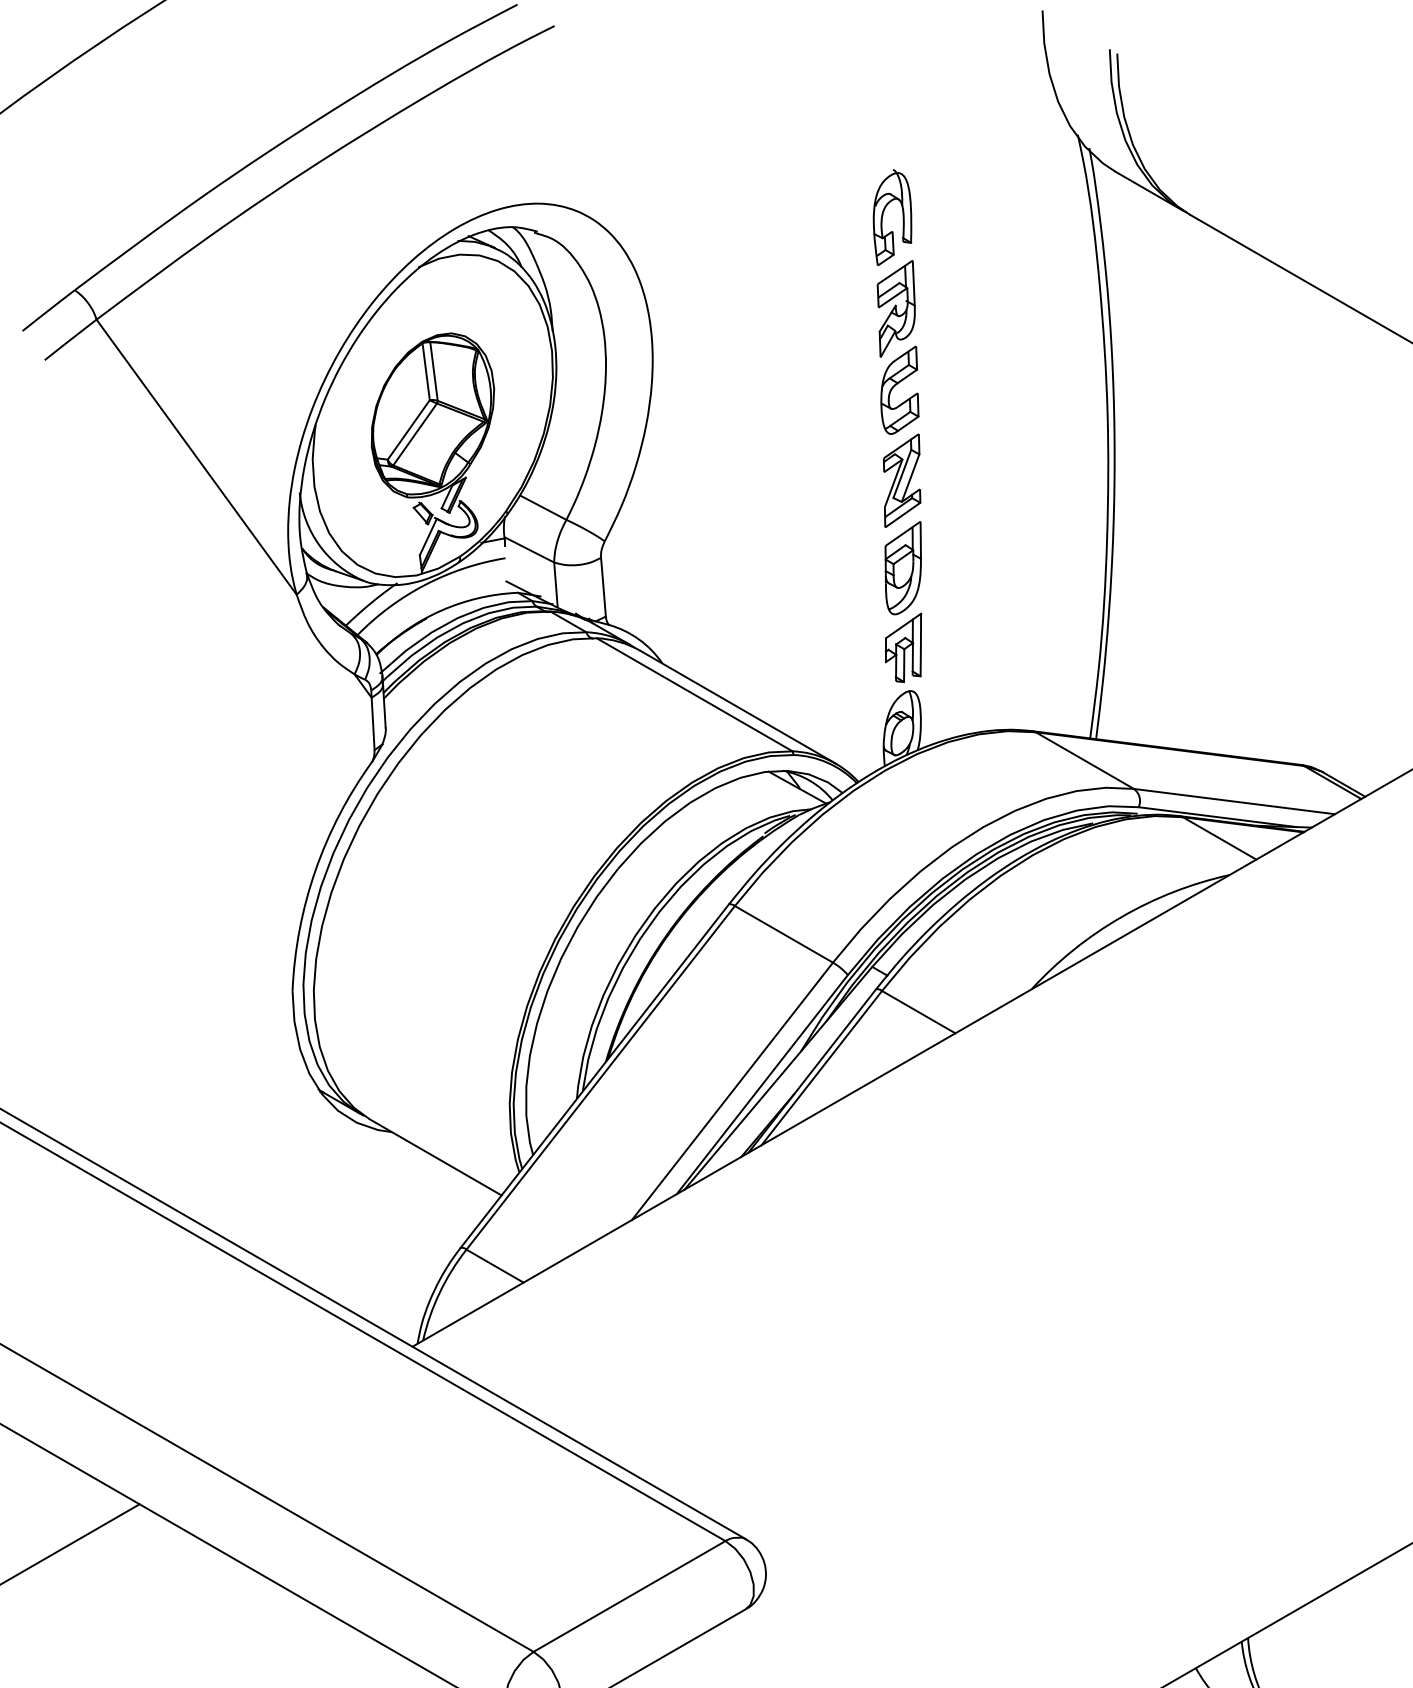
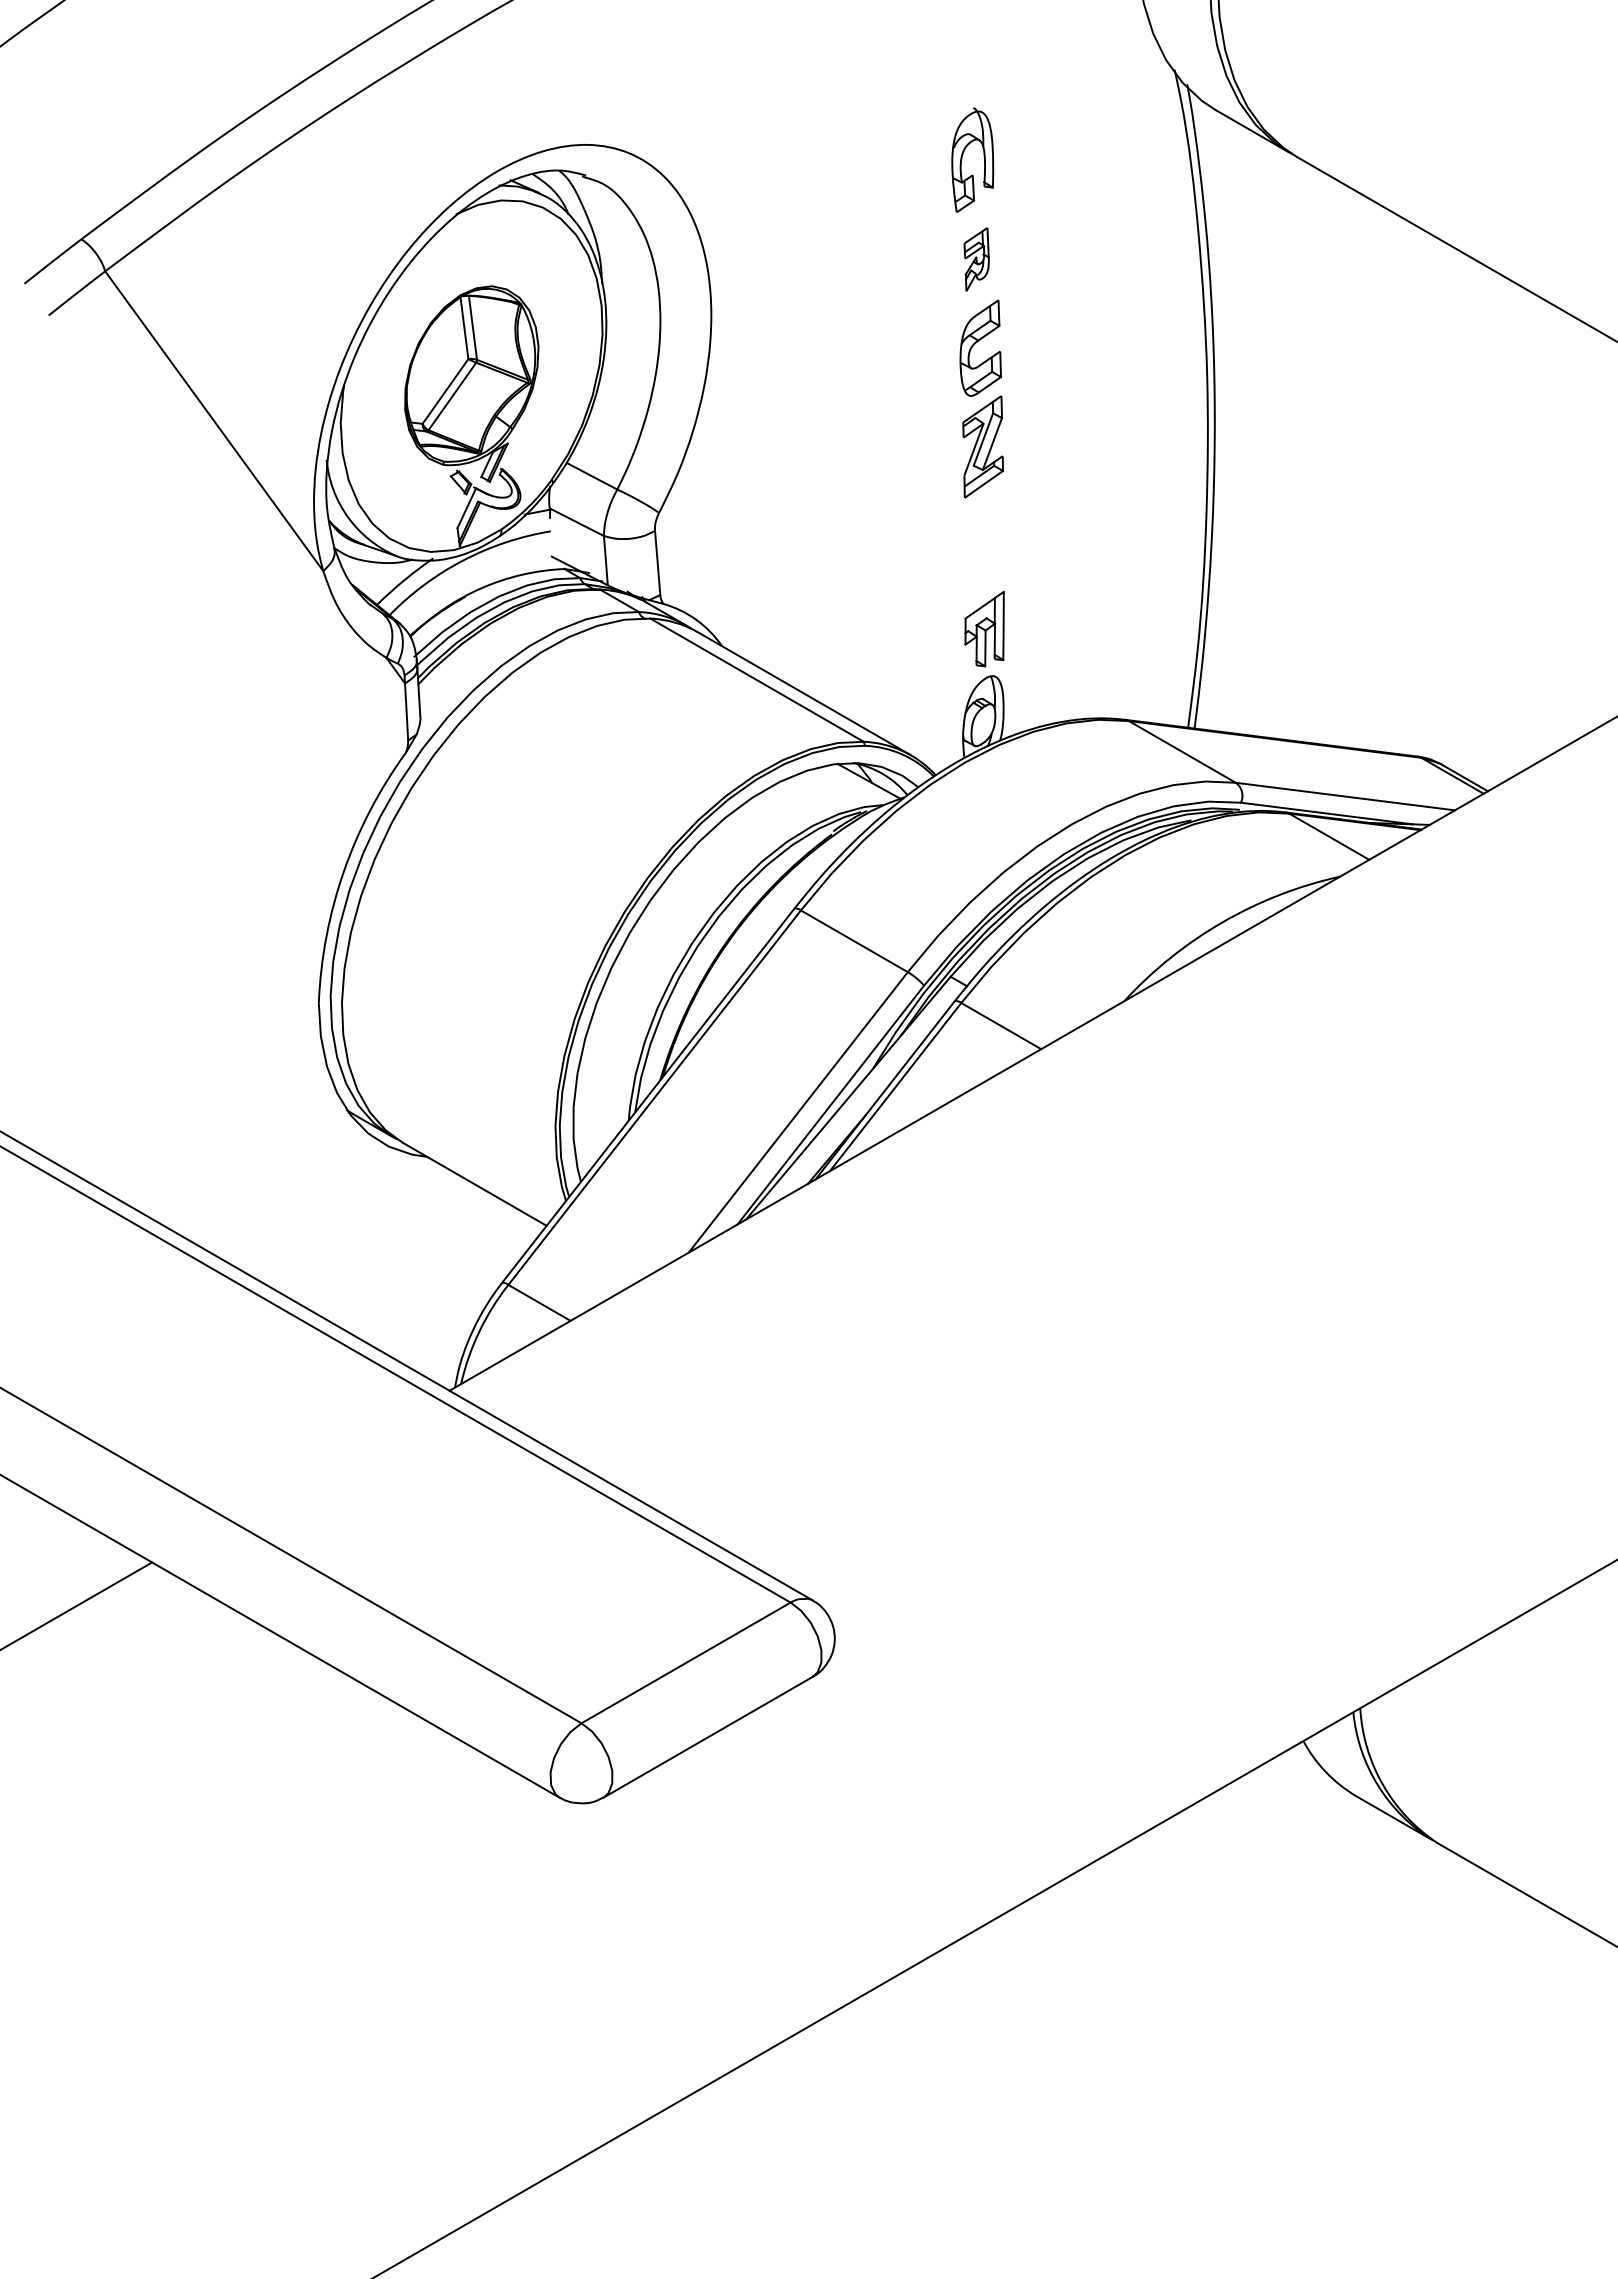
part: (896, 308) -> (976, 259), size x0.6
part: (903, 567) -> (984, 541), removed

